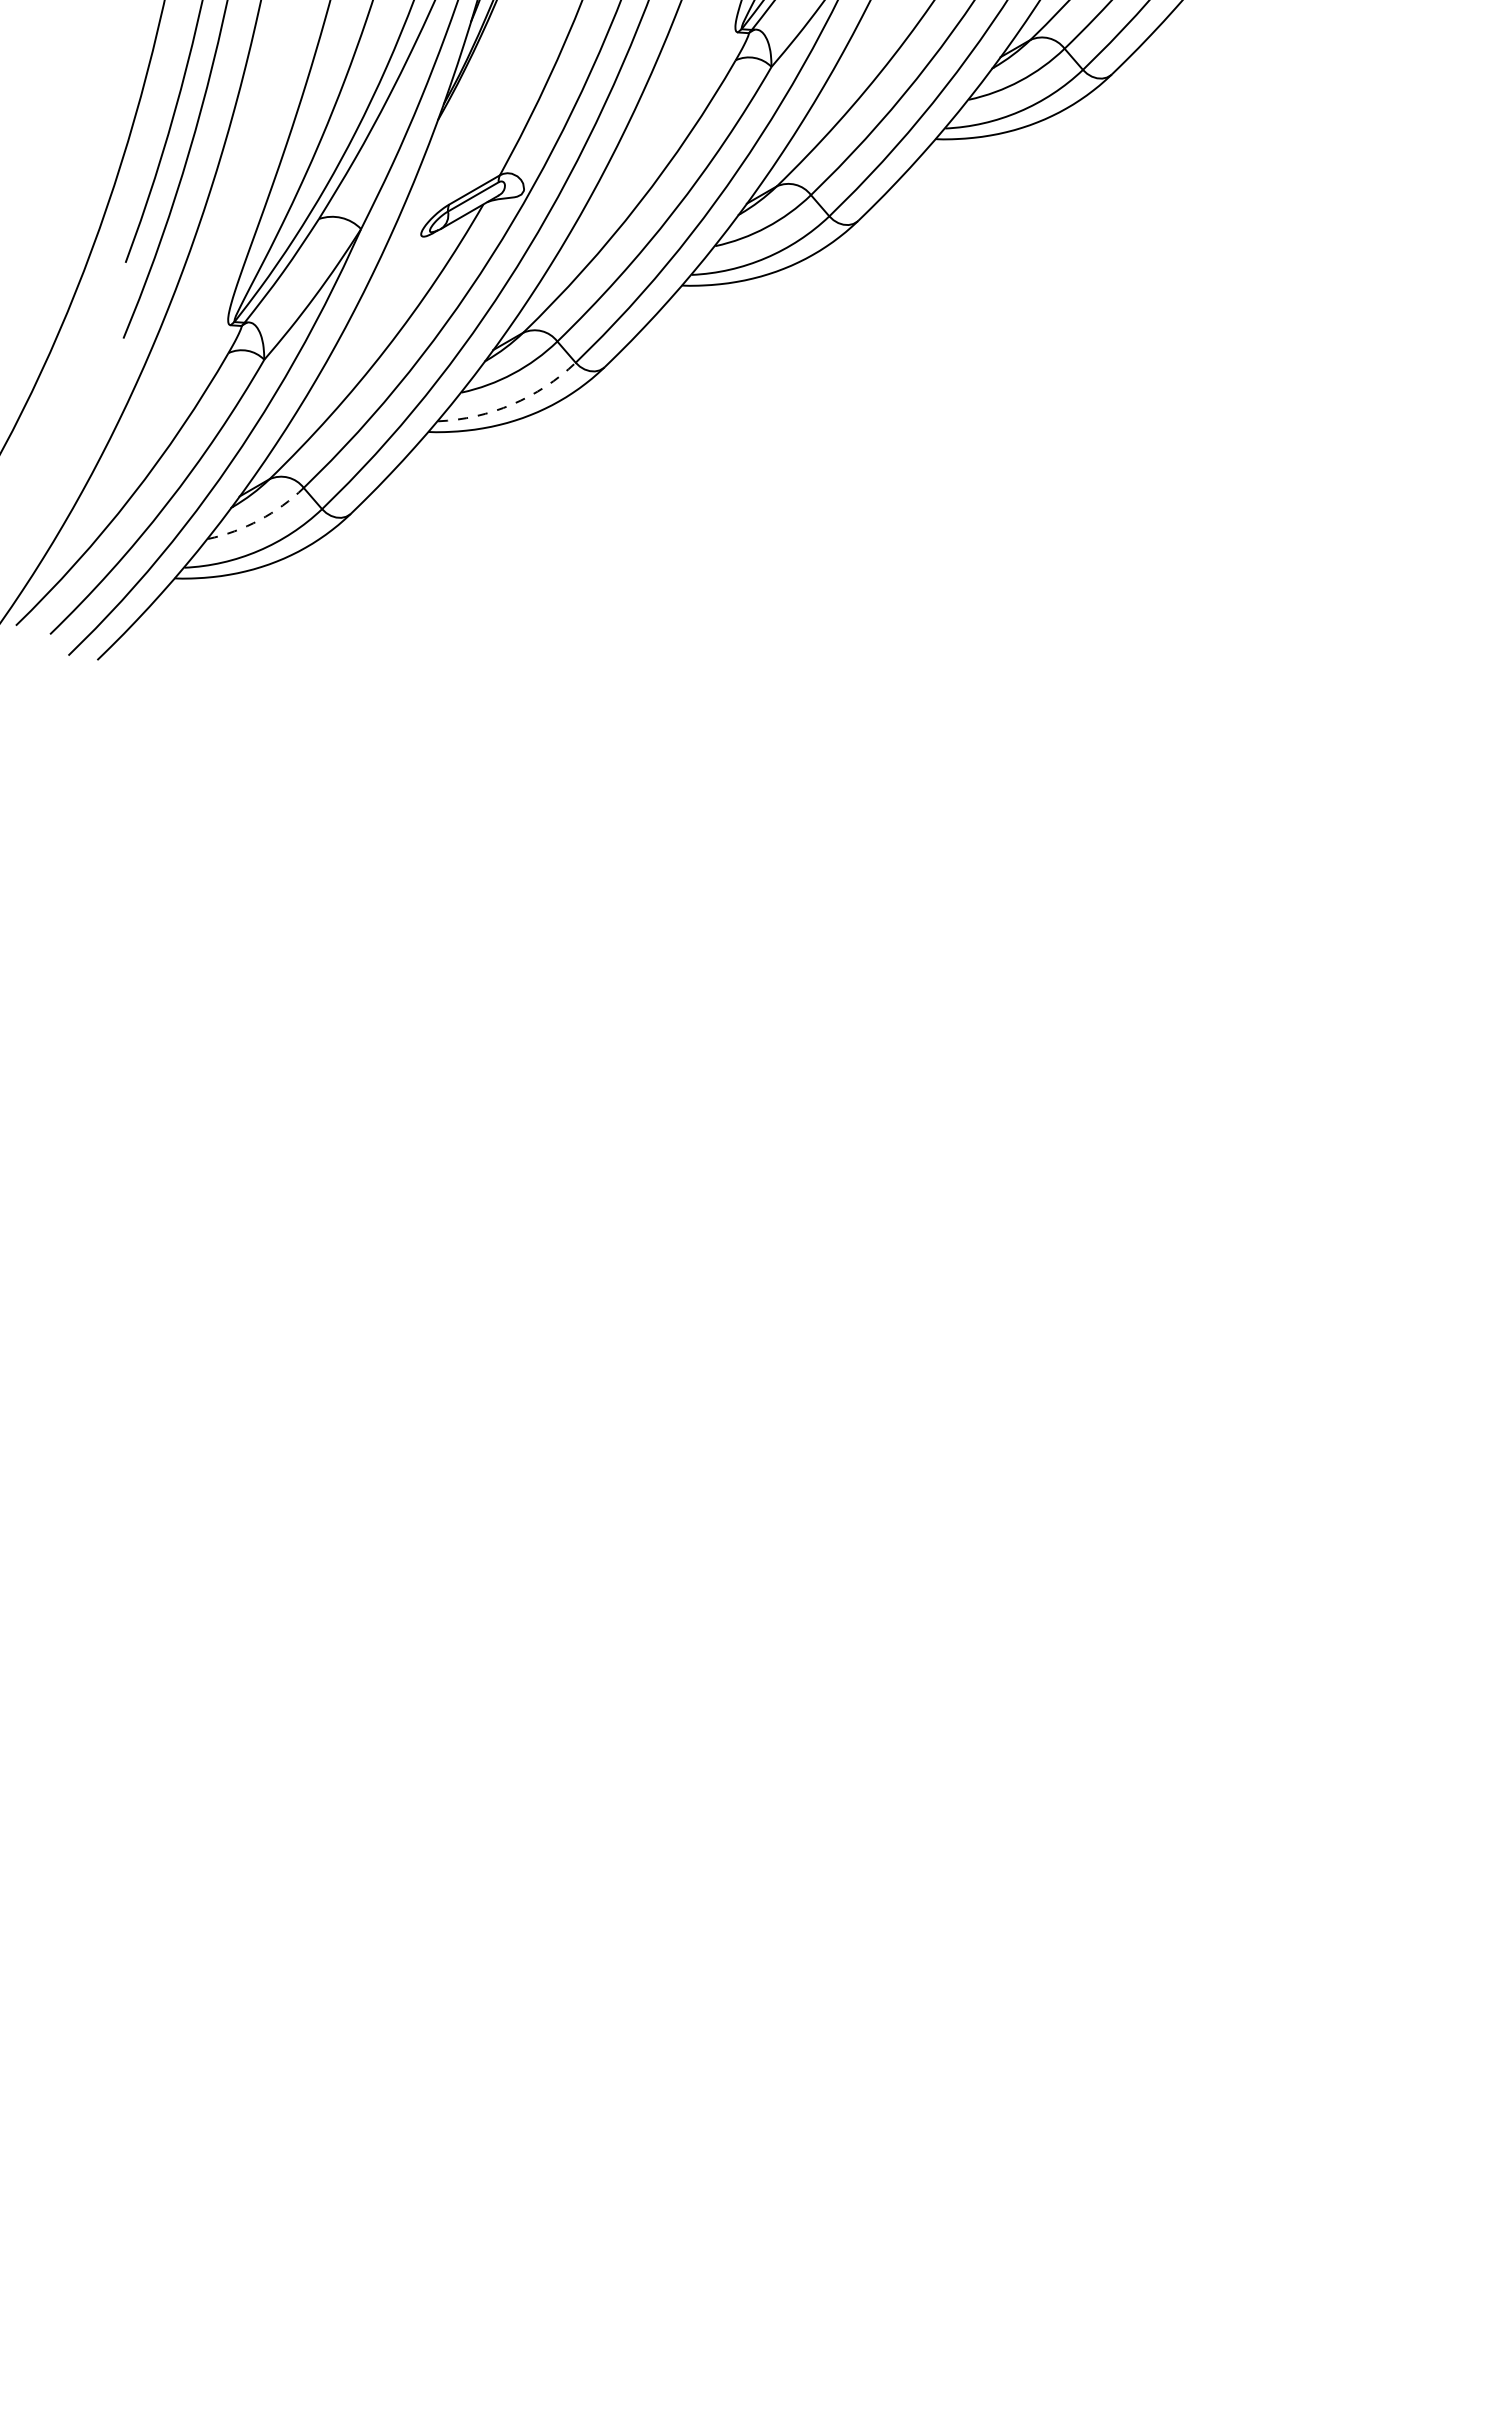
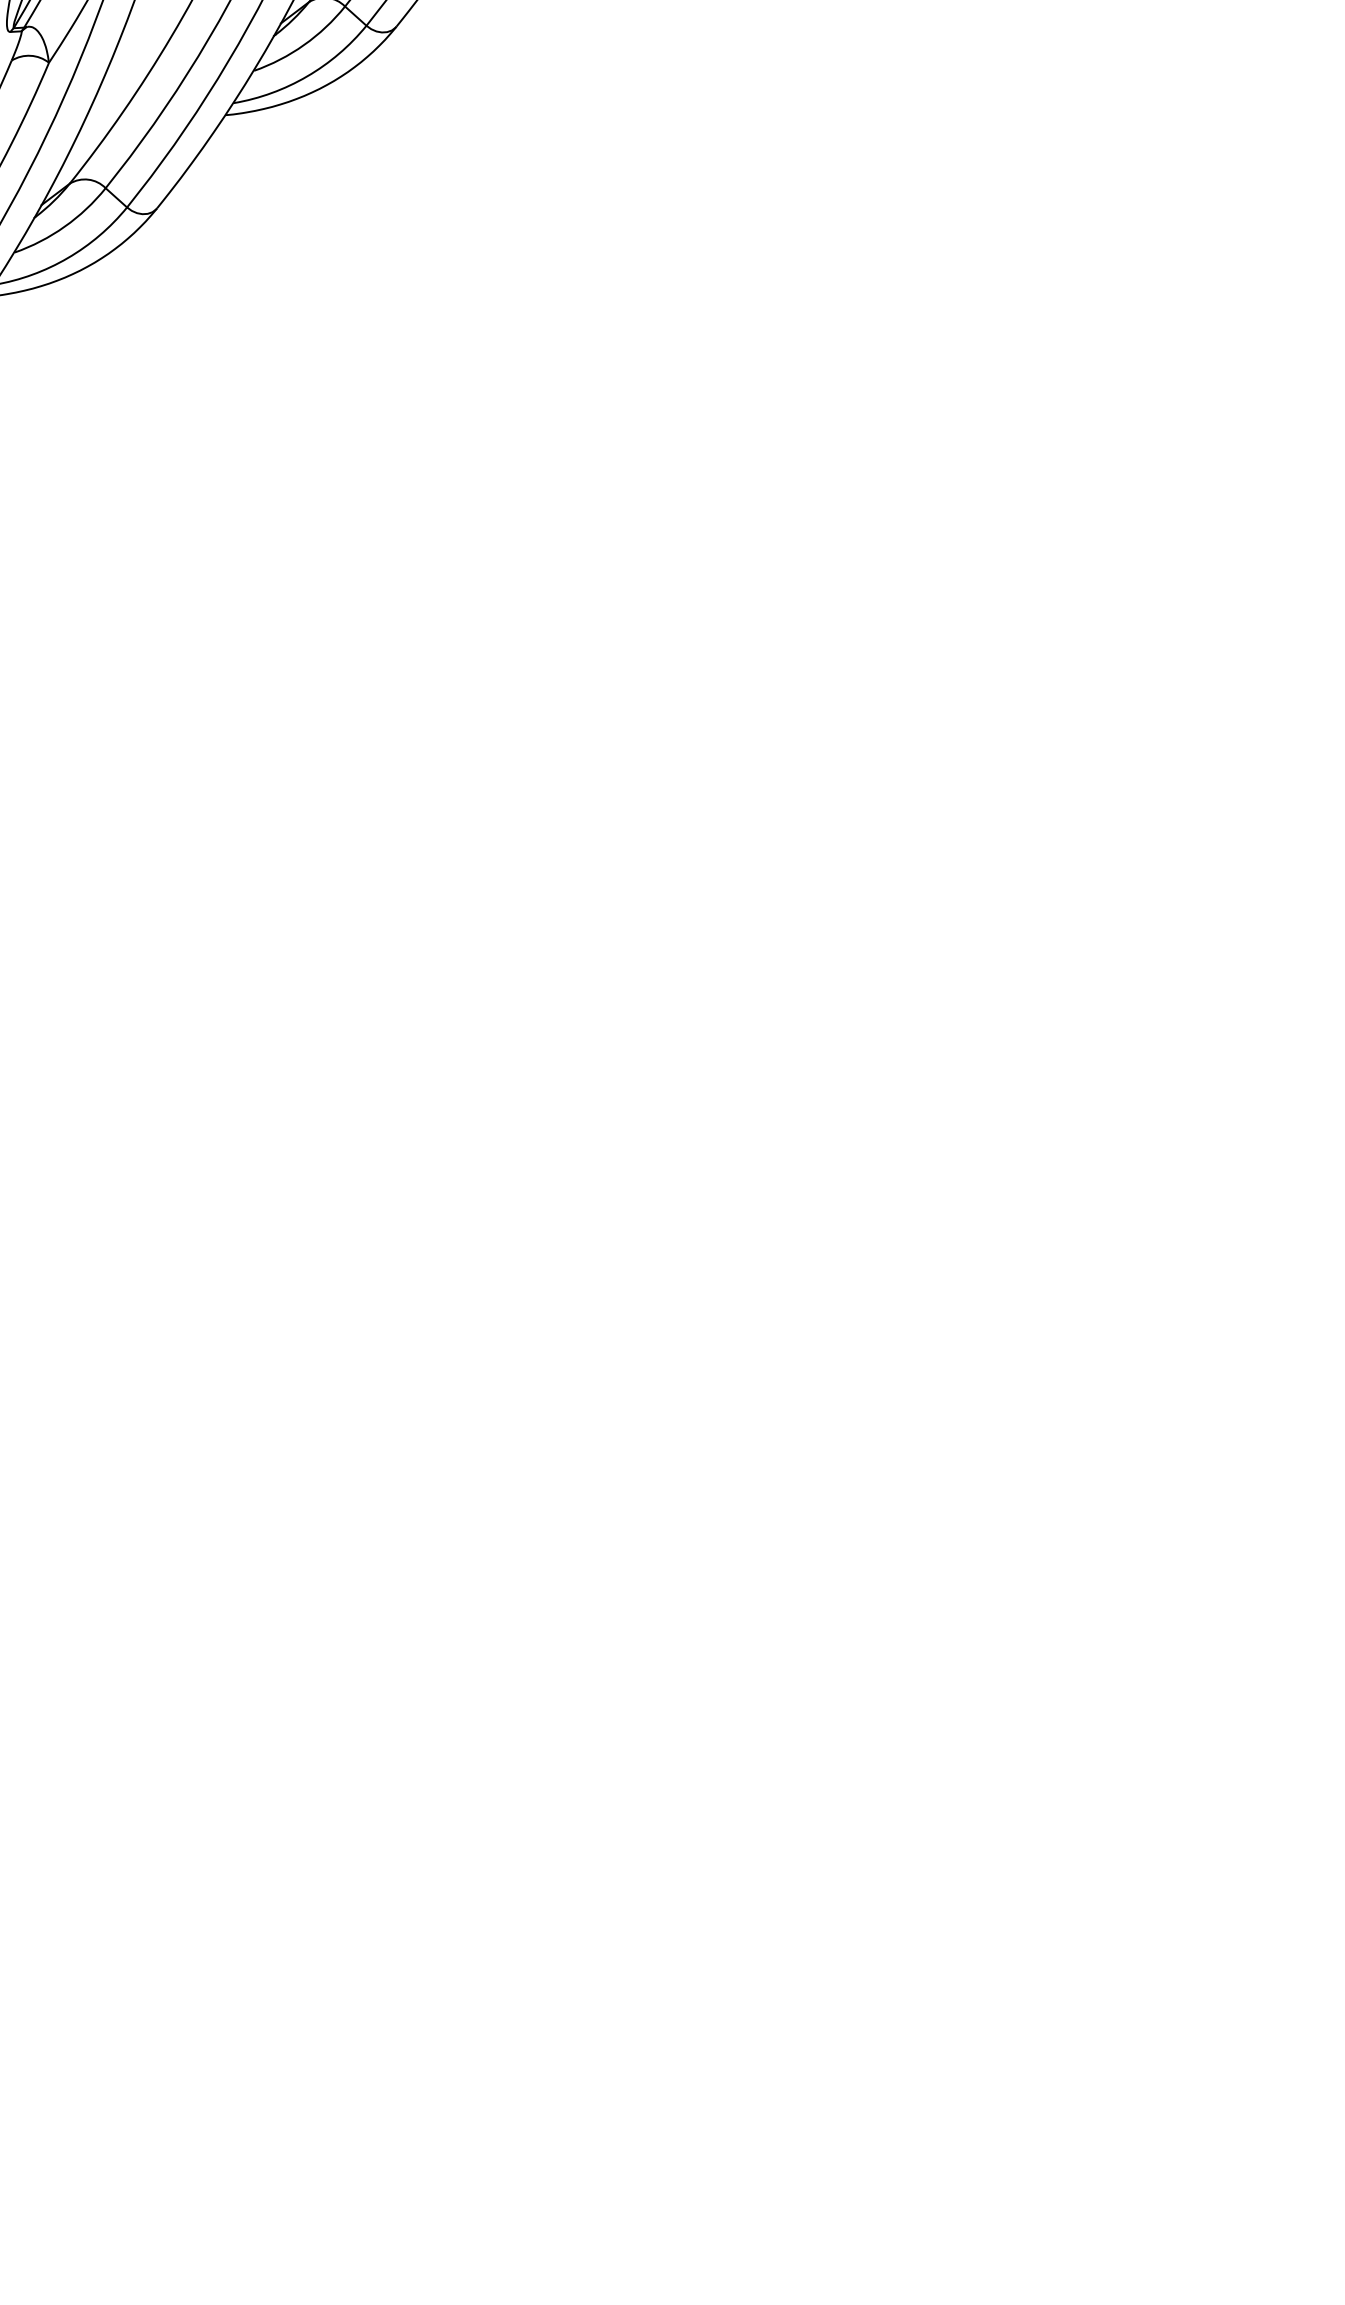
arc: (512, 404) -> (307, 76), dashed -> solid
arc: (259, 520) -> (64, 227), dashed -> solid

